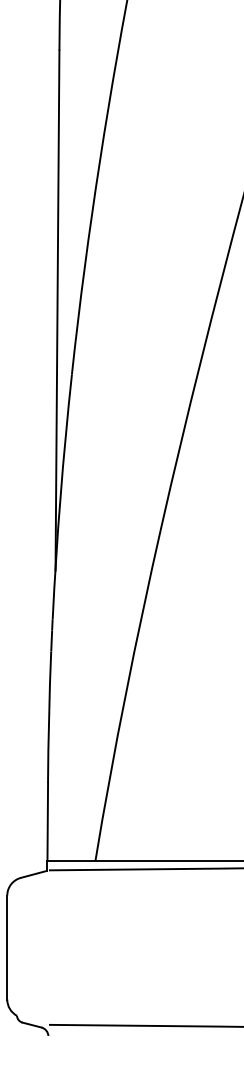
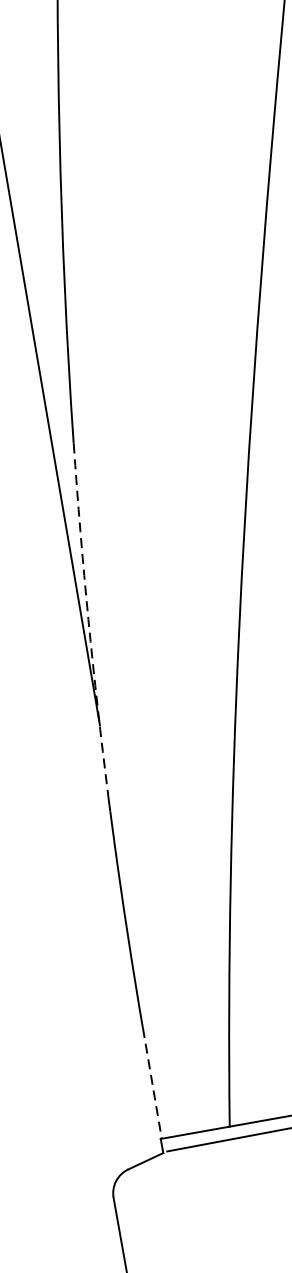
arc: (60, 496) -> (88, 619), solid -> dashed
line: (47, 822) -> (152, 1084), solid -> dashed

